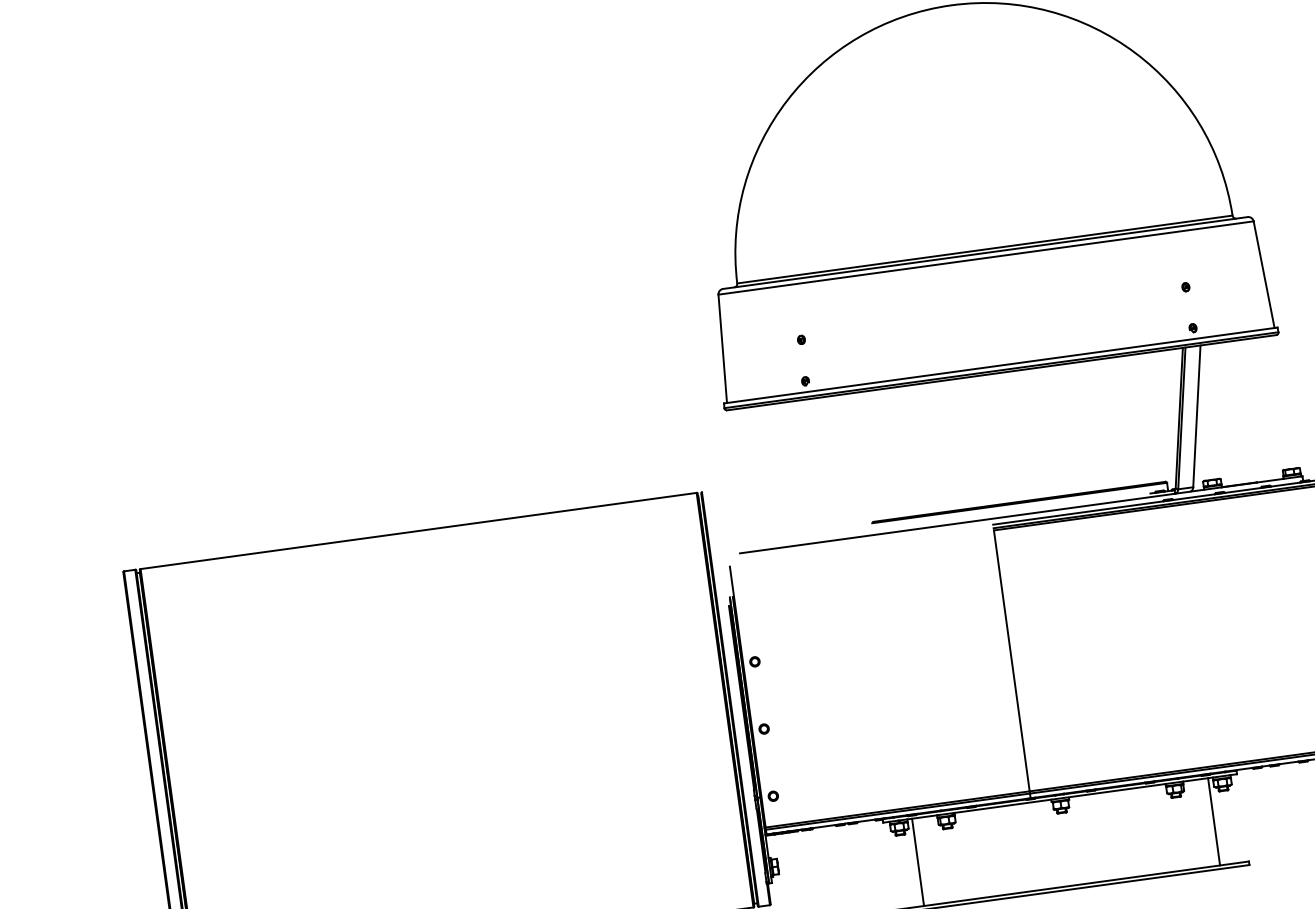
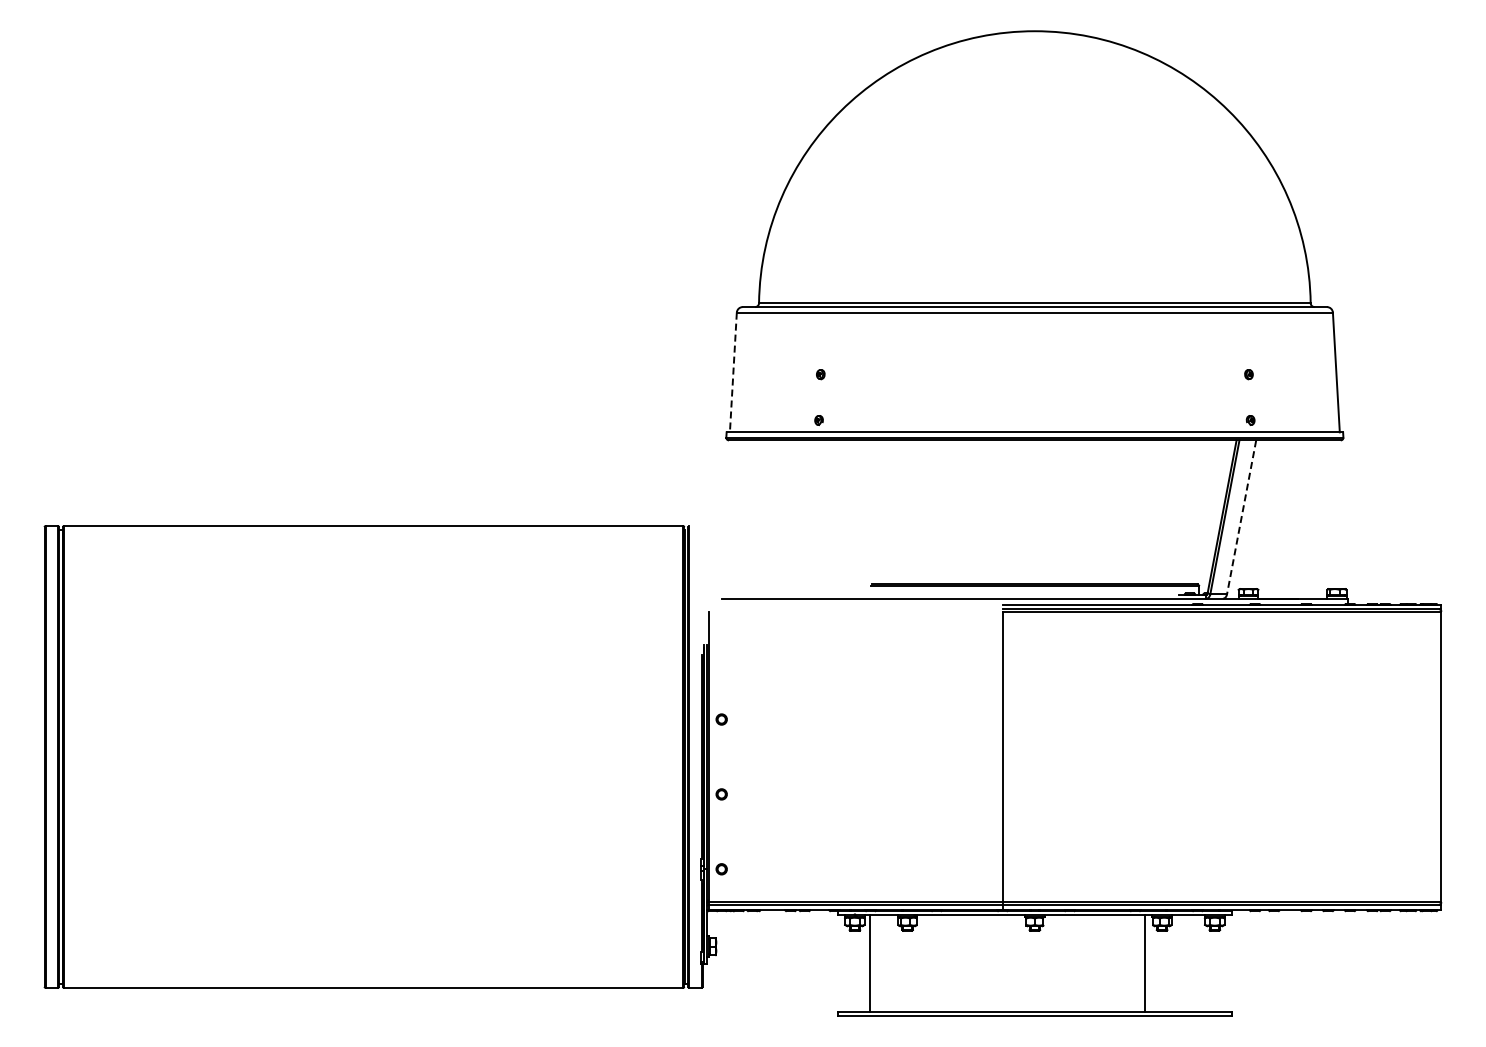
line: (722, 348) -> (733, 372), solid -> dashed
line: (1196, 416) -> (1241, 517), solid -> dashed
line: (1213, 821) -> (1144, 962), moved

